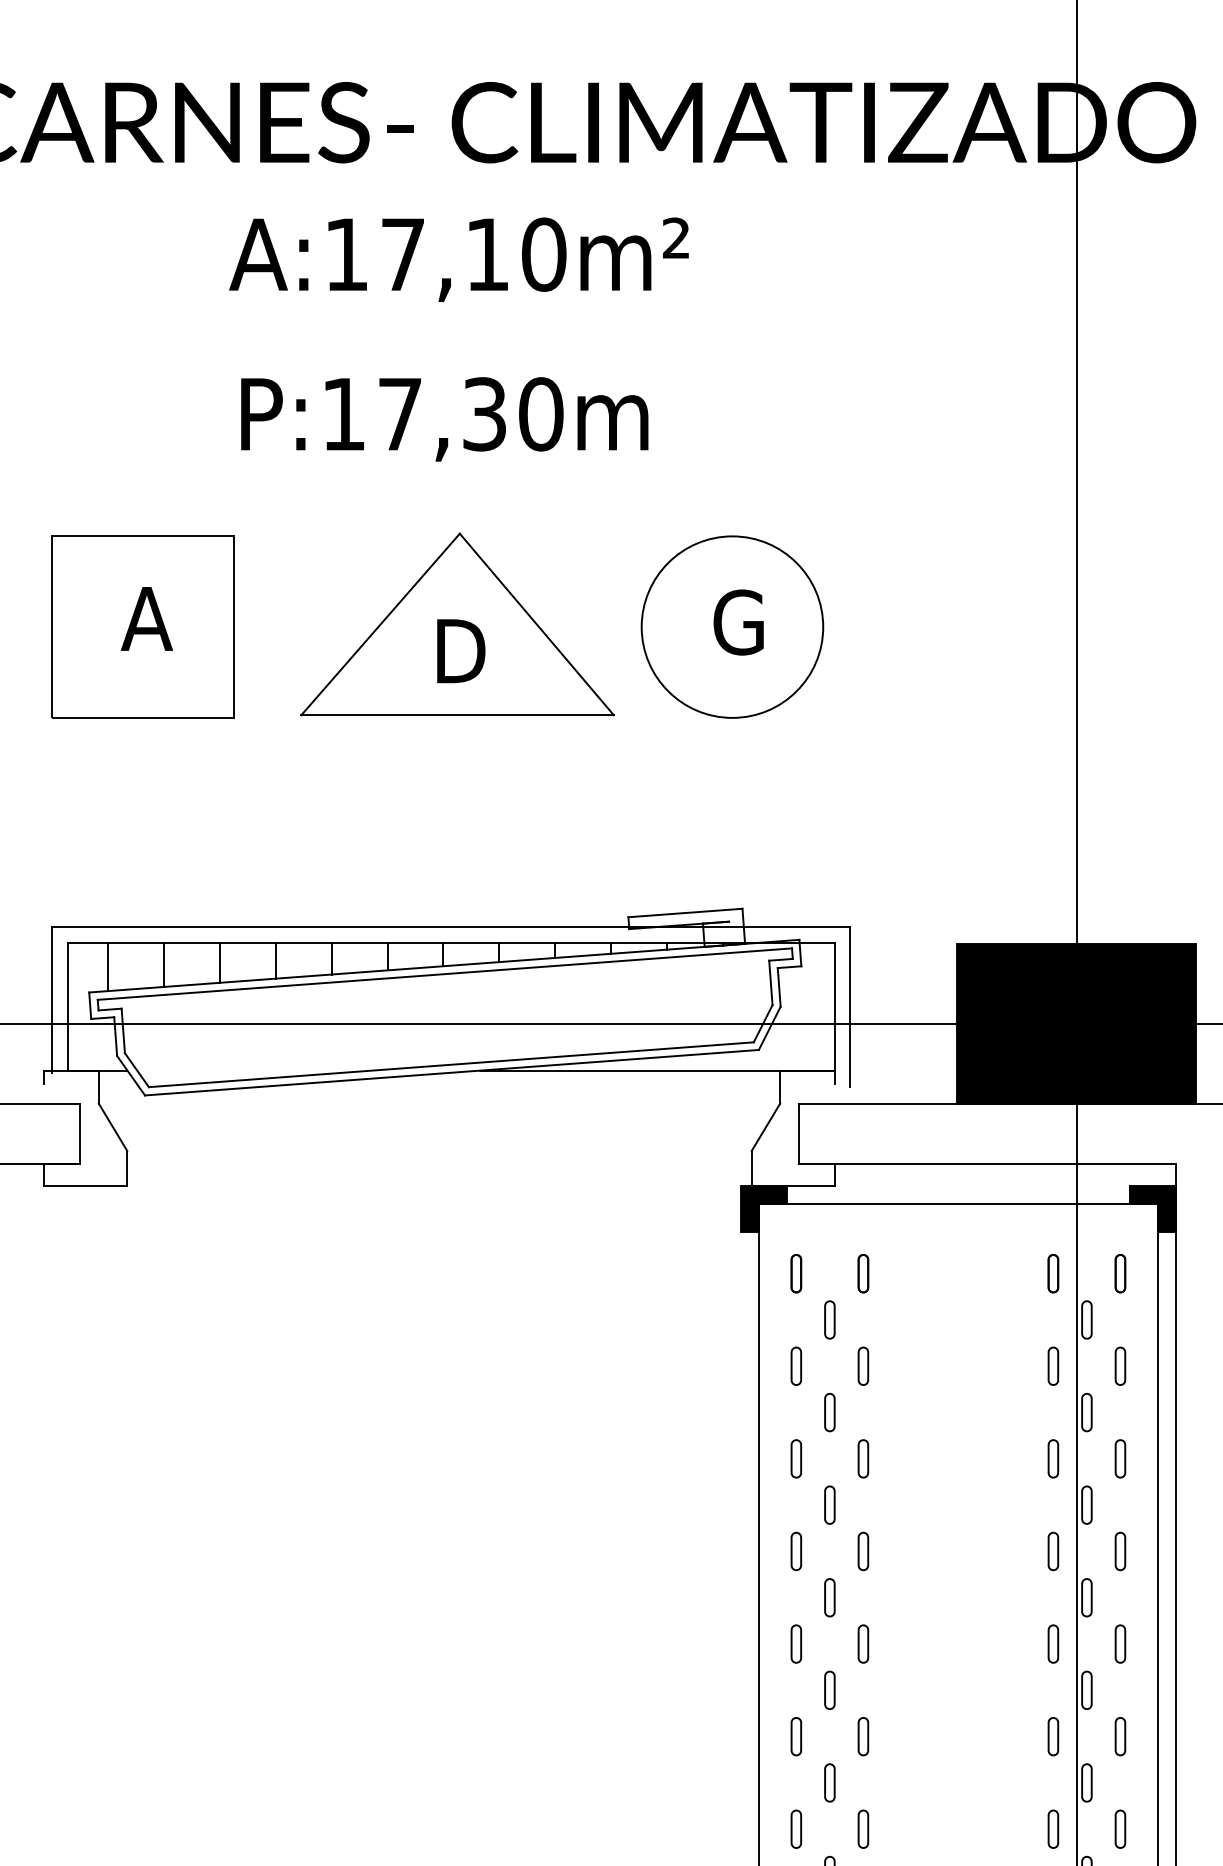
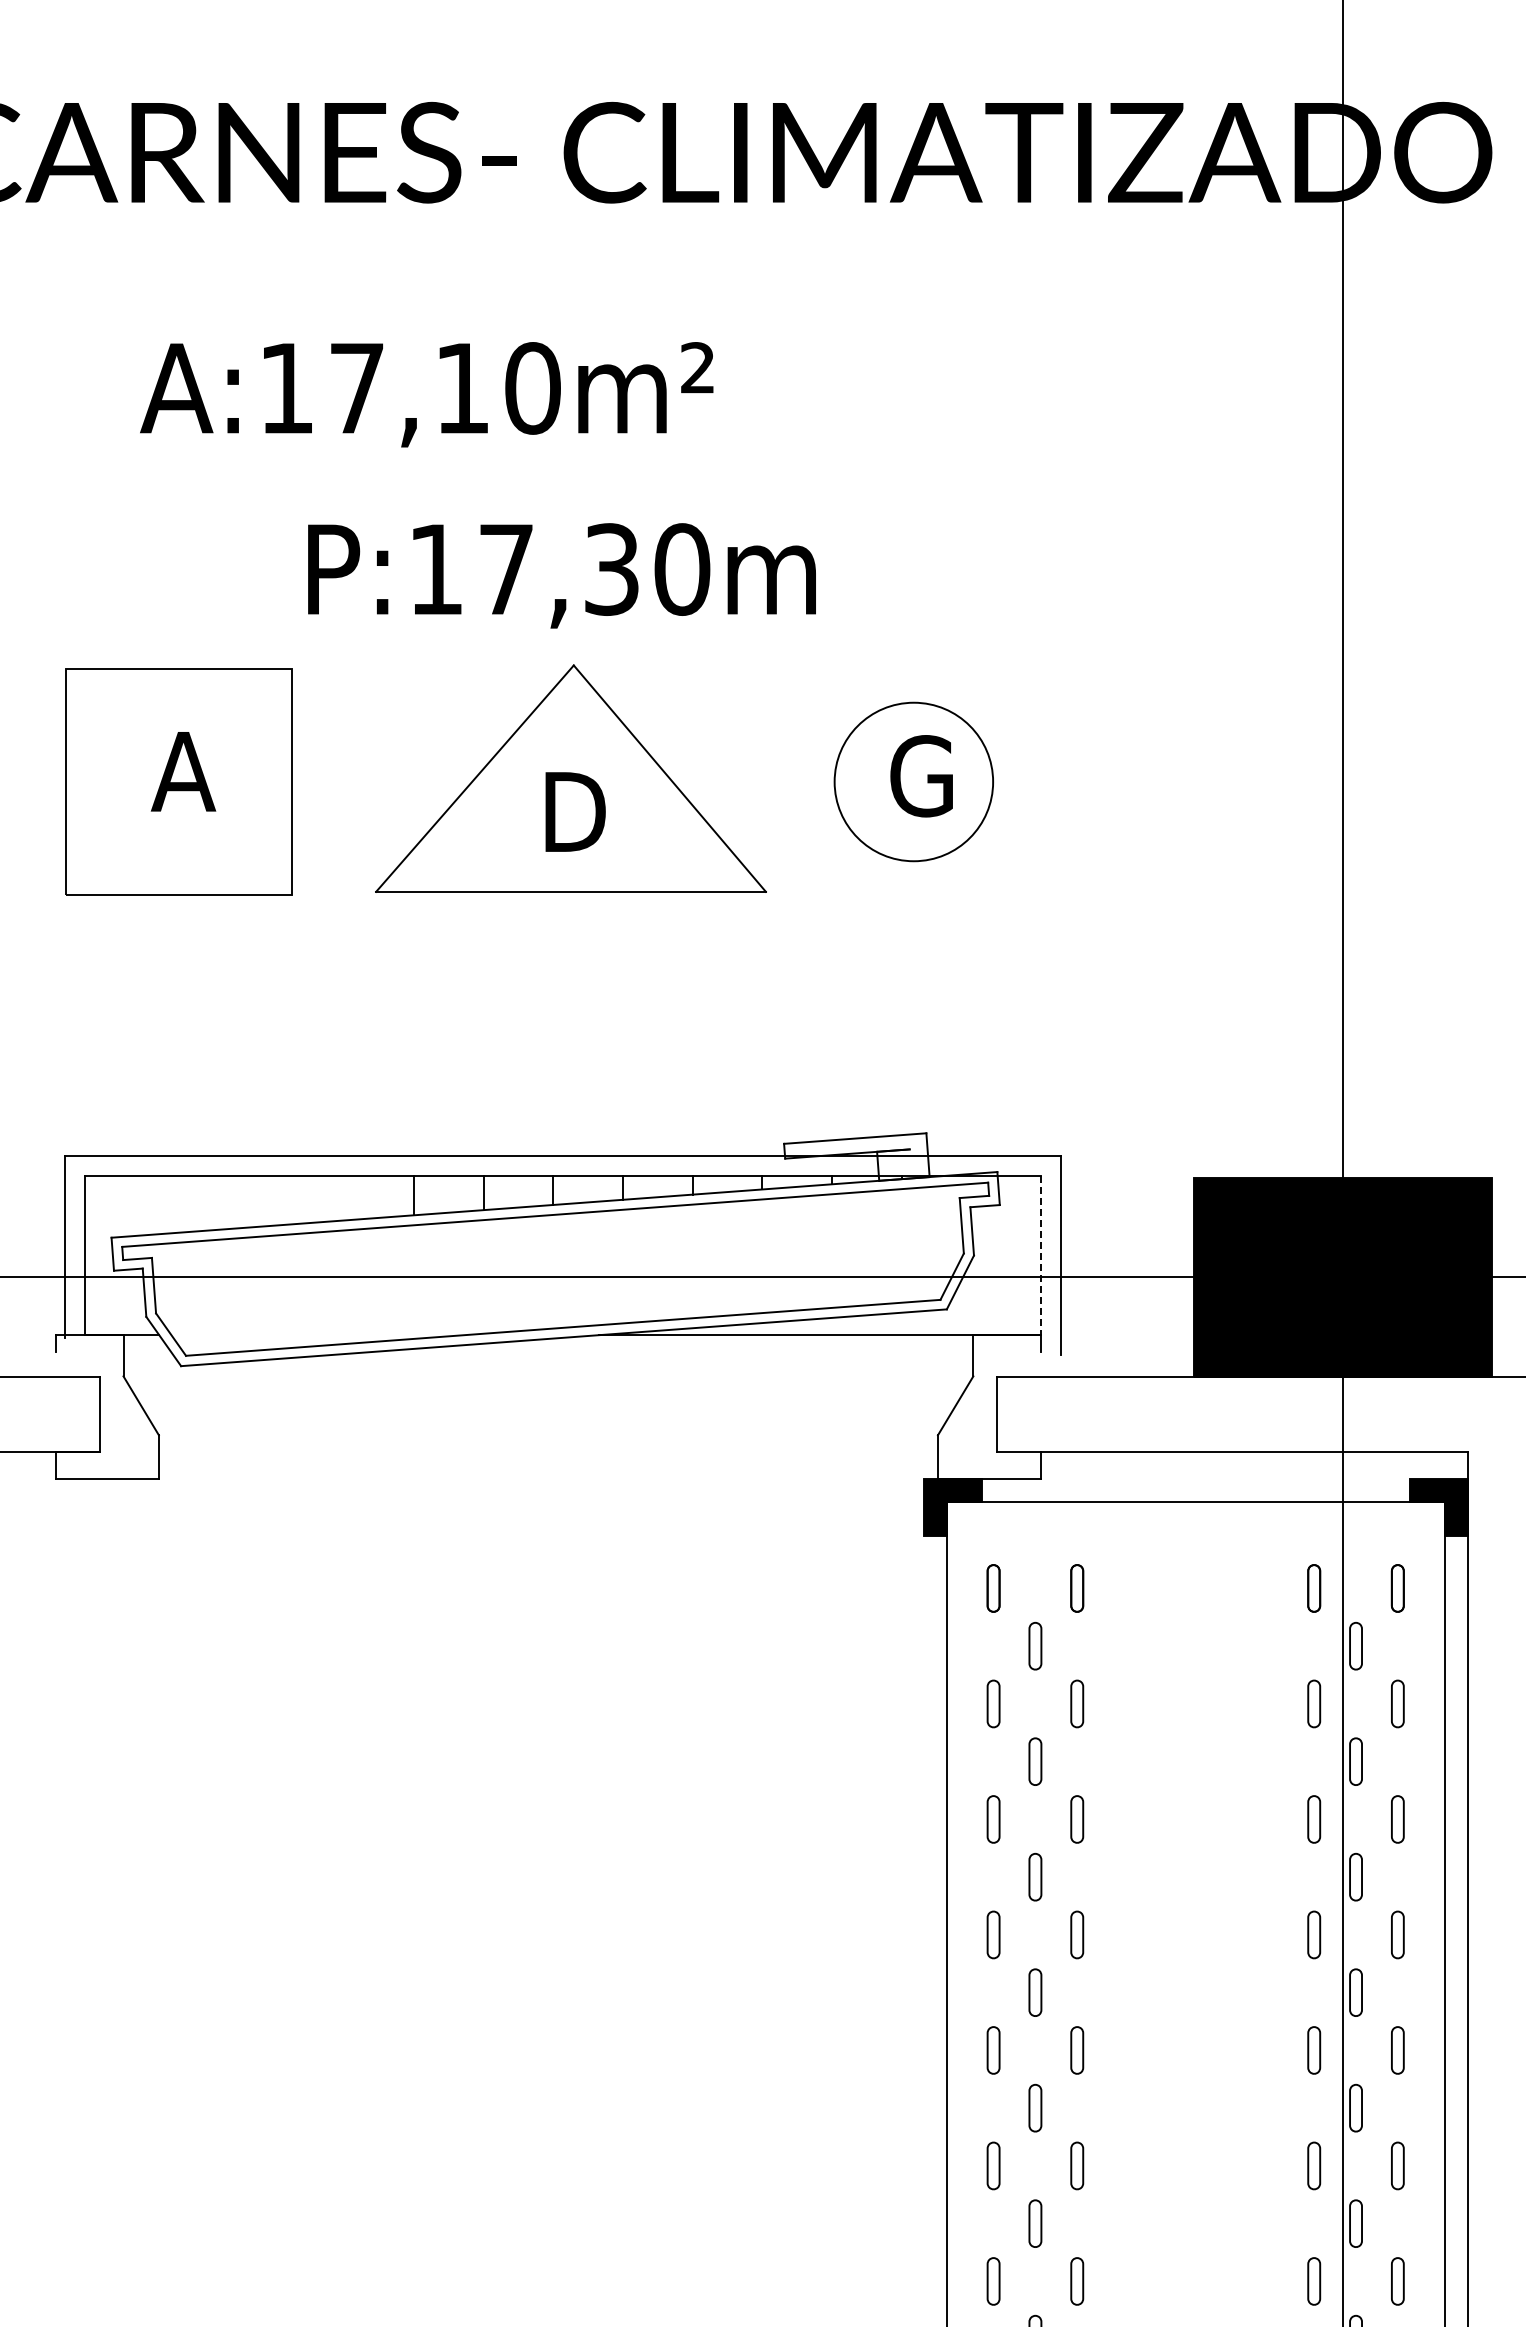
text: (458, 259) -> (426, 394), moved
text: (444, 419) -> (561, 575), moved
circle: (732, 626) -> (913, 781), size x0.7
line: (275, 960) -> (344, 1197), removed
line: (219, 962) -> (274, 1200), removed
line: (163, 964) -> (204, 1202), removed
line: (108, 966) -> (135, 1205), removed
line: (834, 1006) -> (1041, 1255), solid -> dashed

